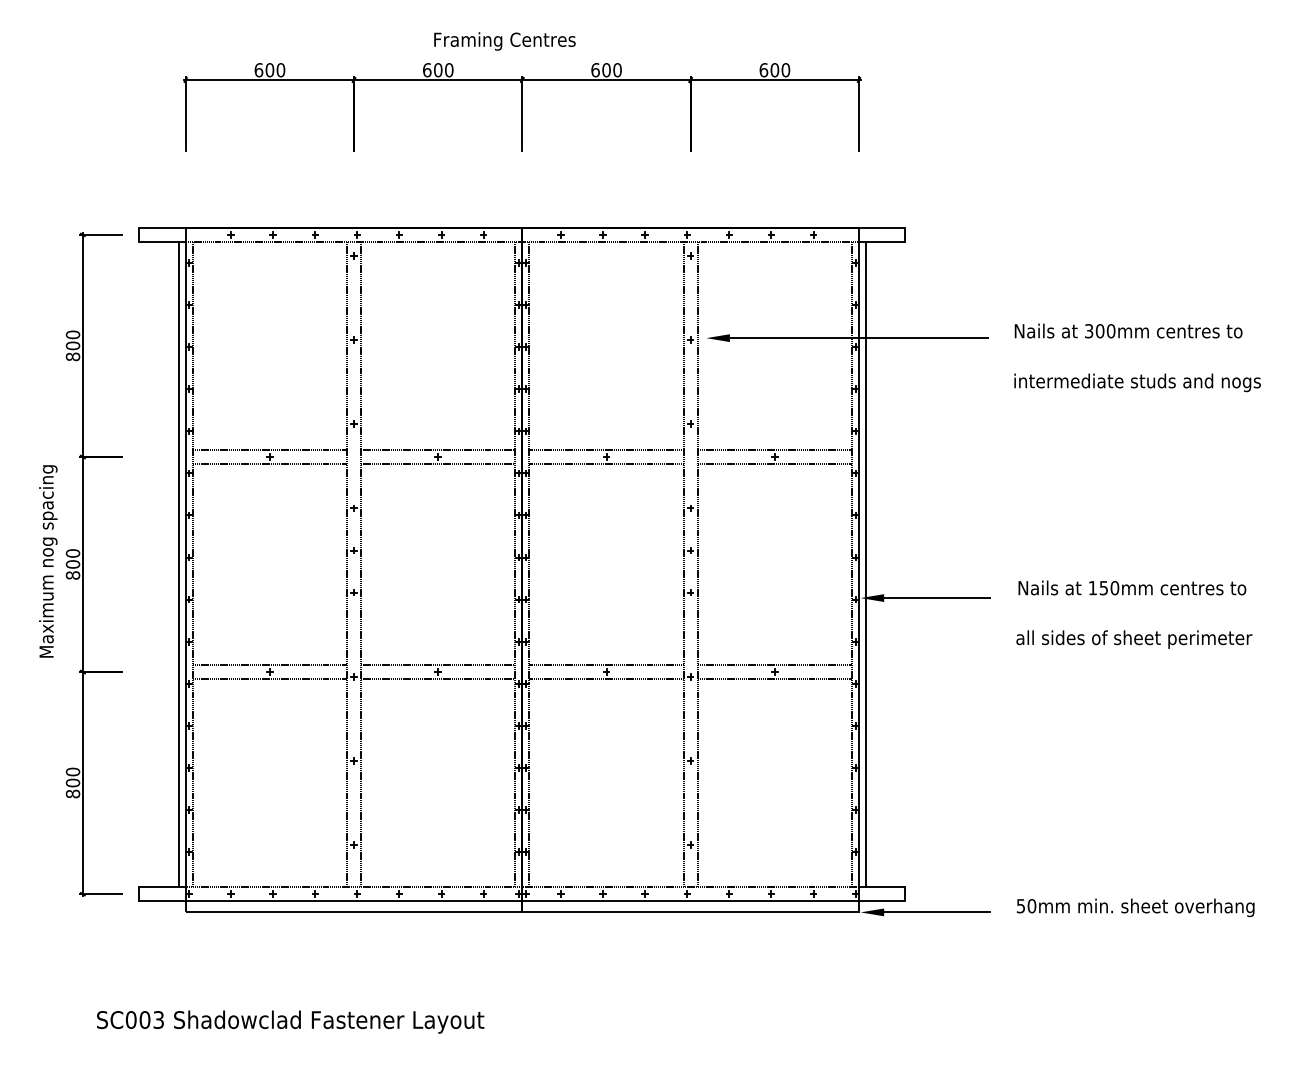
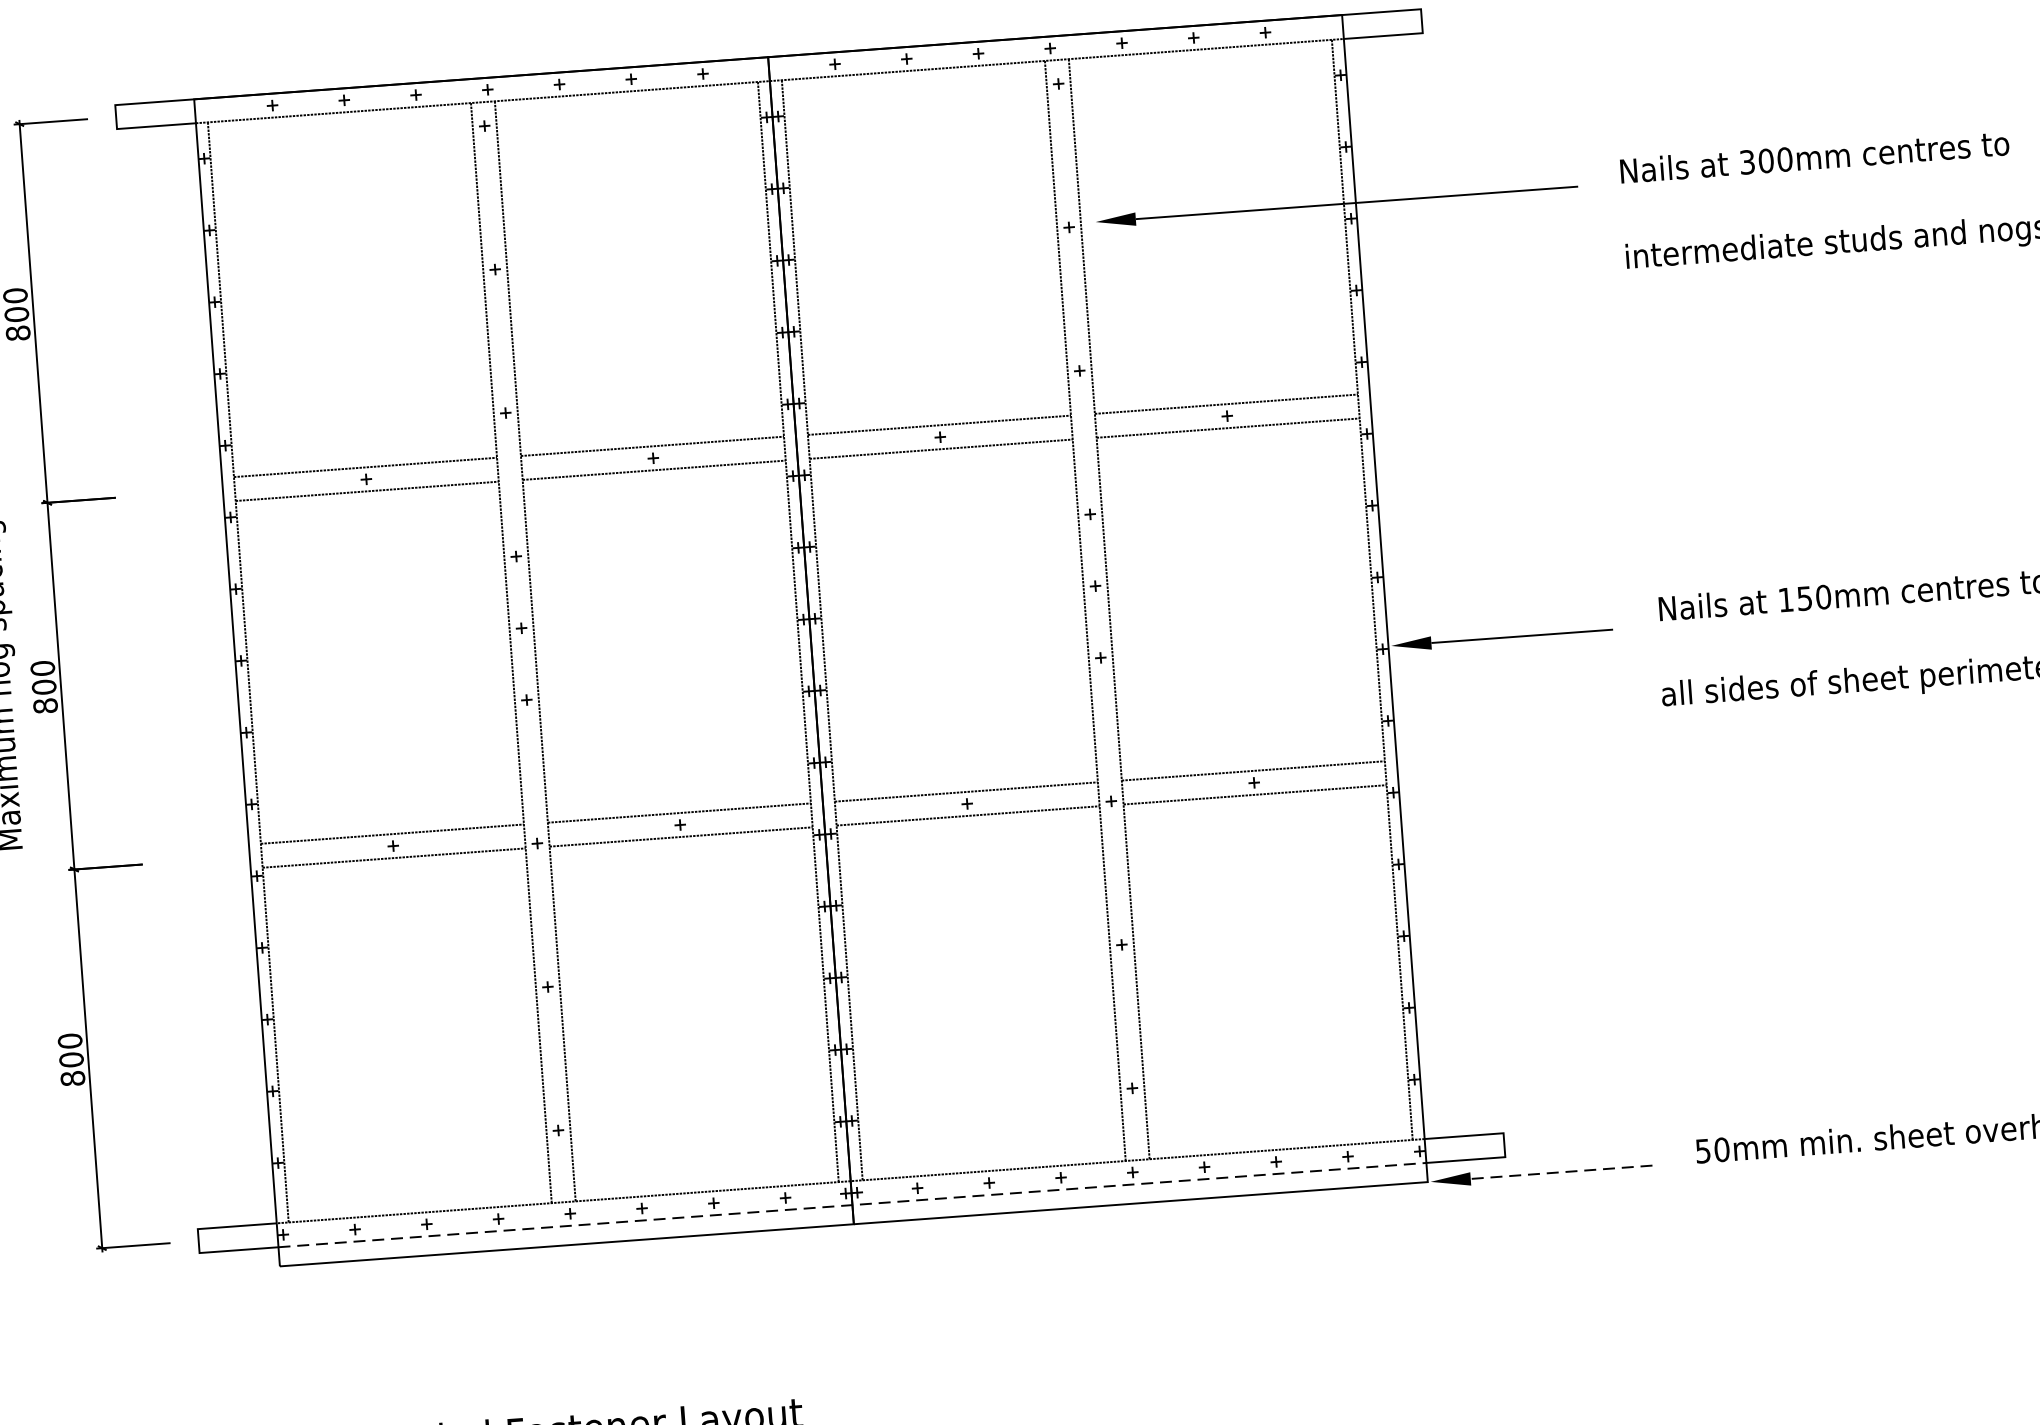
line: (178, 564) -> (224, 674), removed
line: (865, 564) -> (1395, 588), removed
line: (522, 901) -> (852, 1205), solid -> dashed
line: (936, 912) -> (1559, 1172), solid -> dashed

